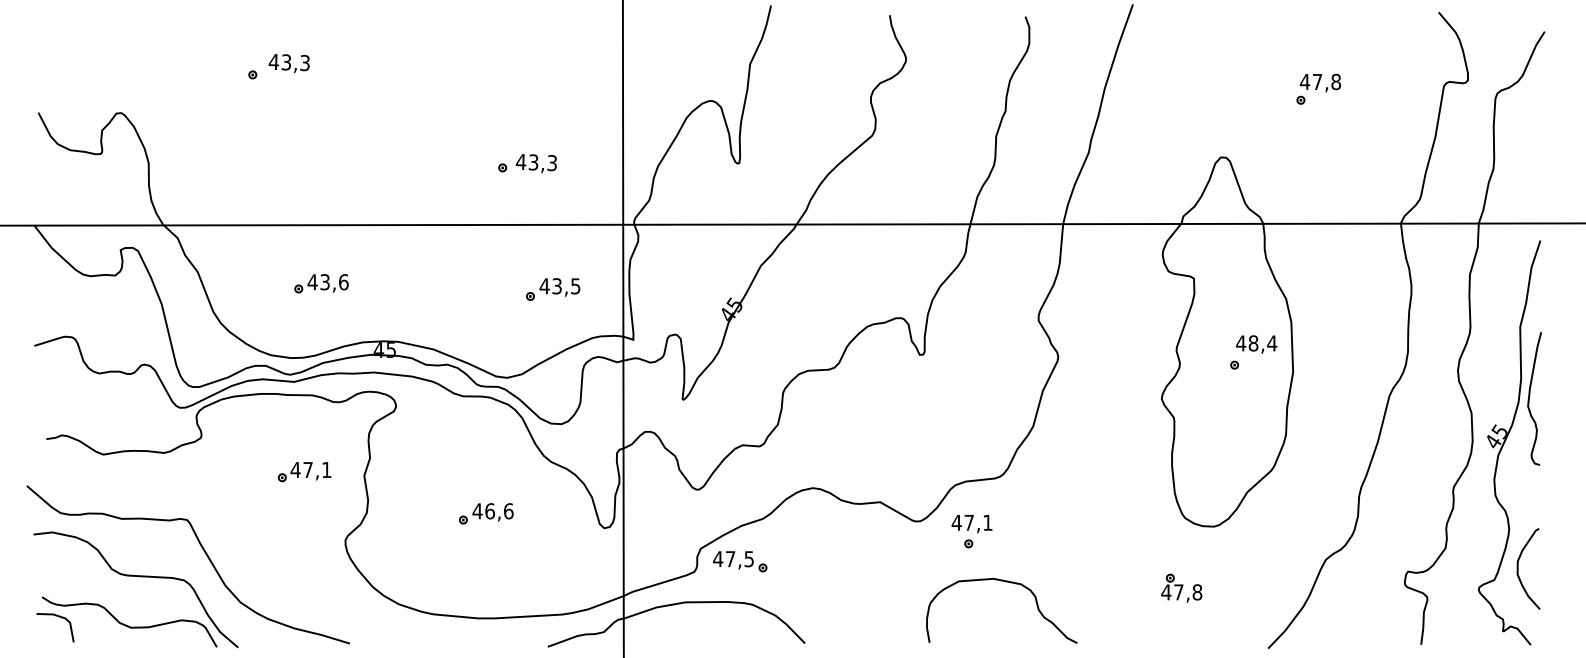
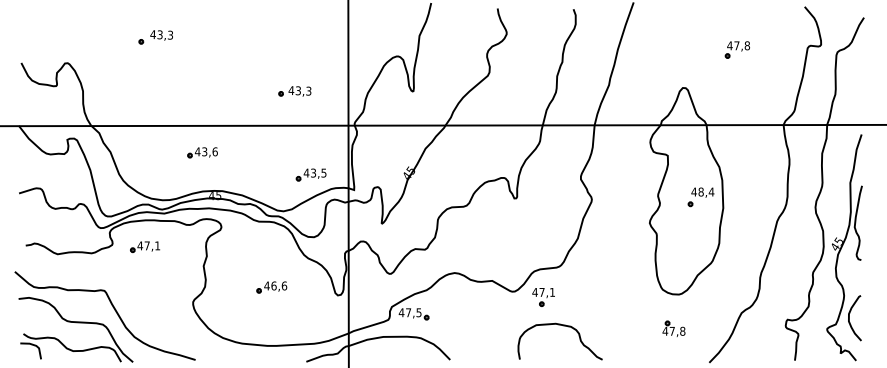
part: (321, 283) -> (202, 152), moved
part: (551, 288) -> (310, 174), moved
part: (305, 471) -> (145, 246), moved
part: (1180, 587) -> (673, 328), moved

